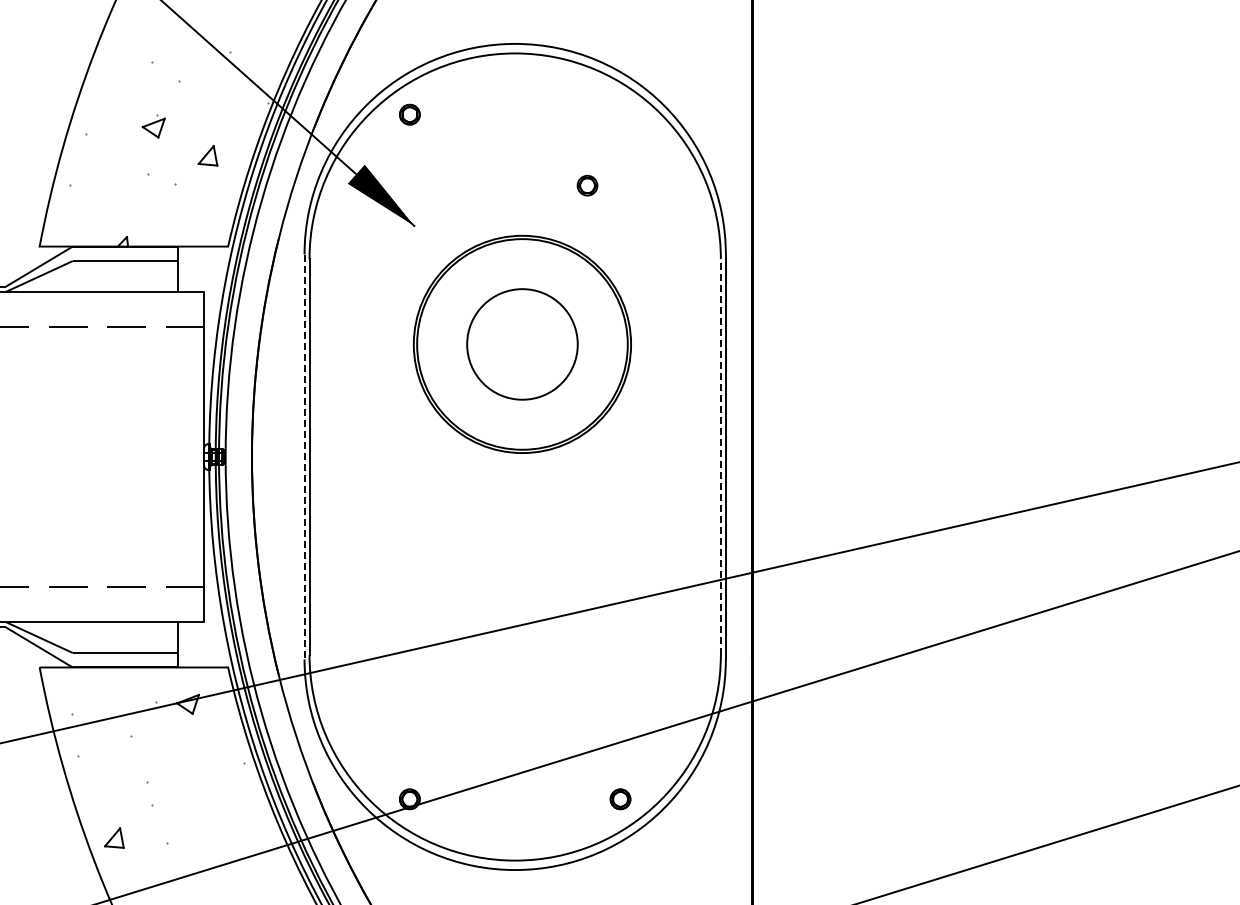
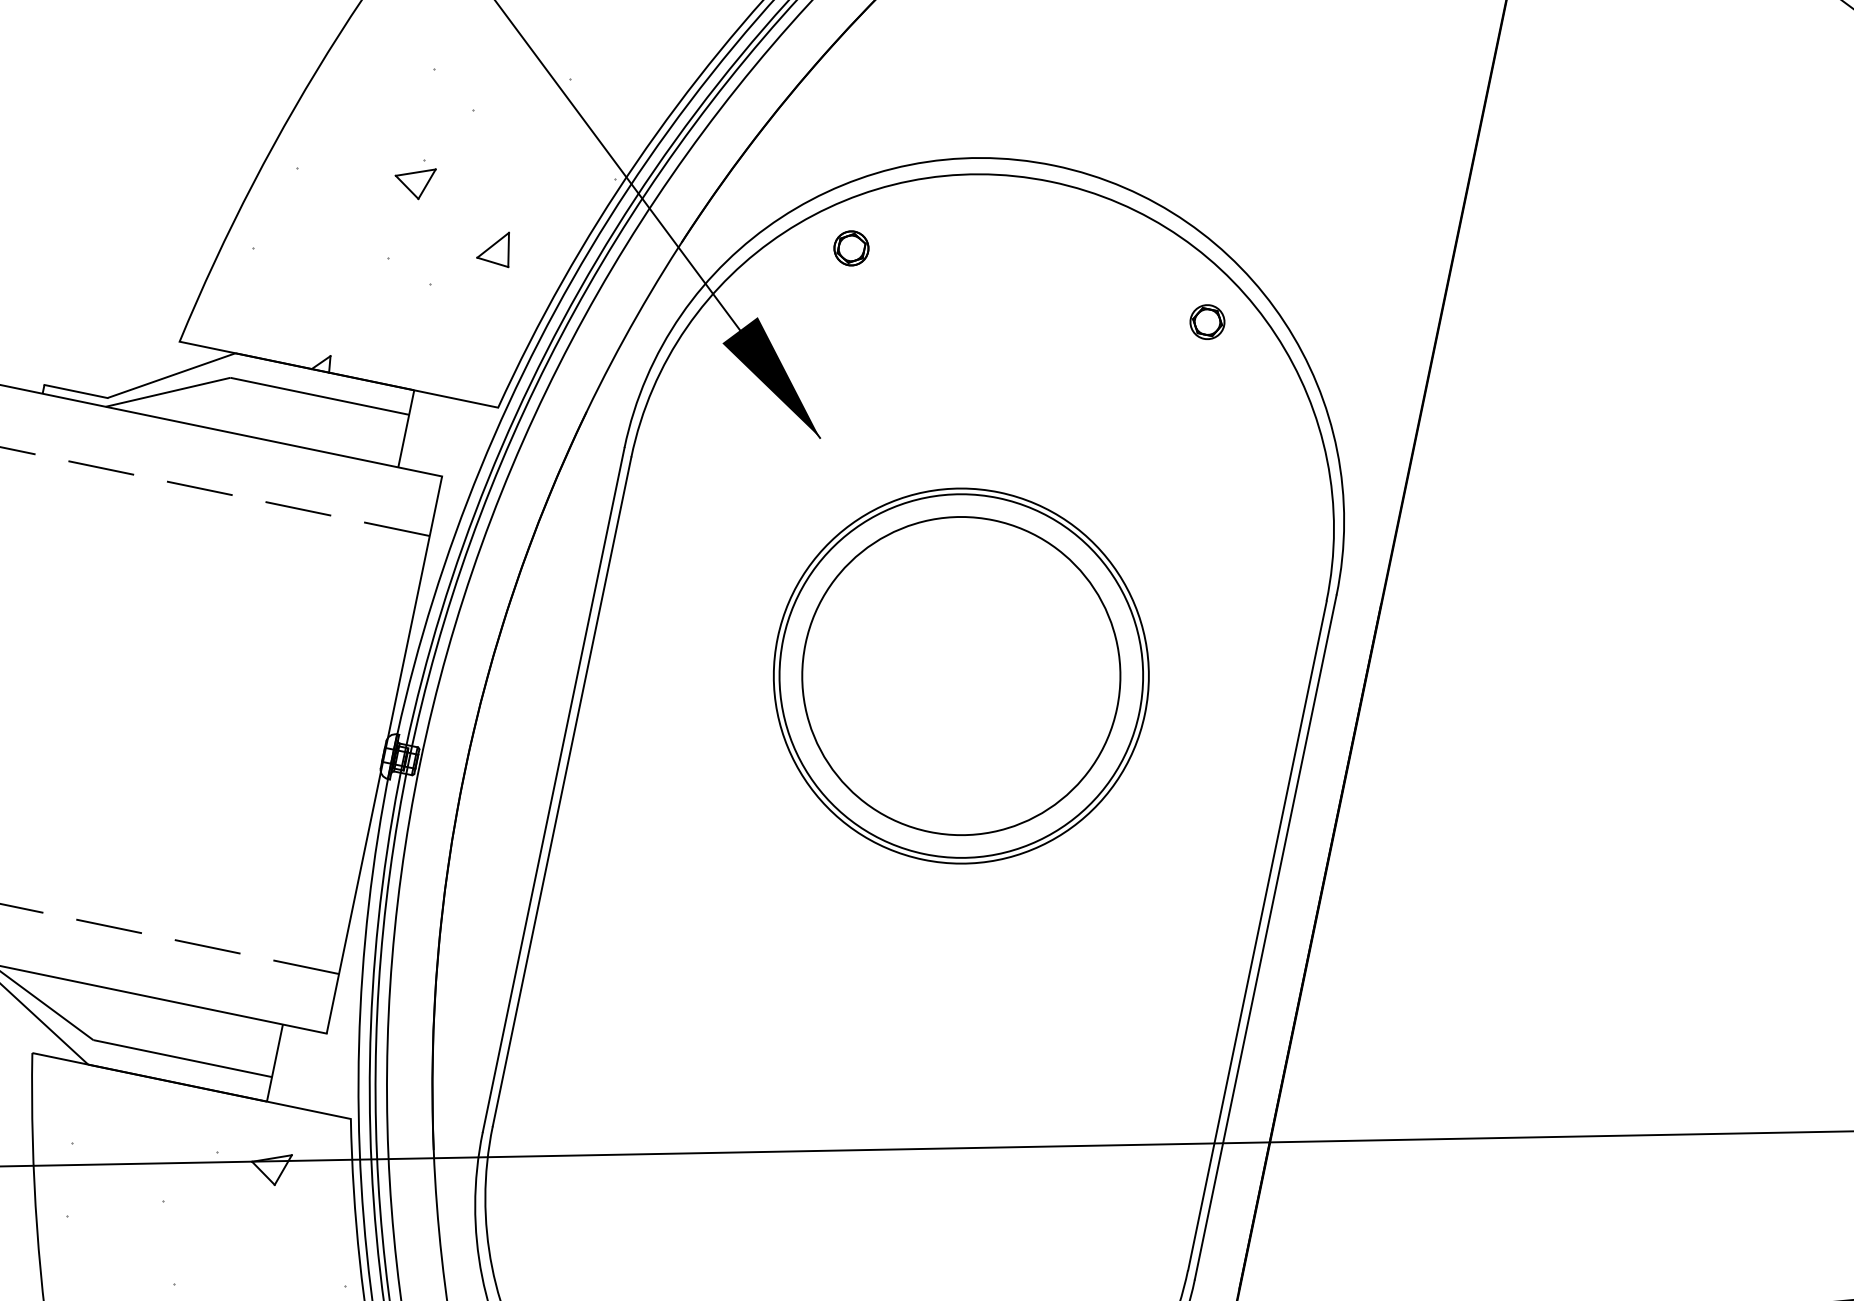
part: (587, 185) -> (1207, 321), moved
circle: (522, 344) -> (961, 676), size x1.67
line: (304, 457) -> (553, 790), dashed -> solid
line: (720, 457) -> (1256, 936), dashed -> solid

